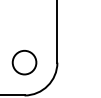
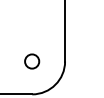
circle: (23, 62) -> (31, 61), size x0.6

